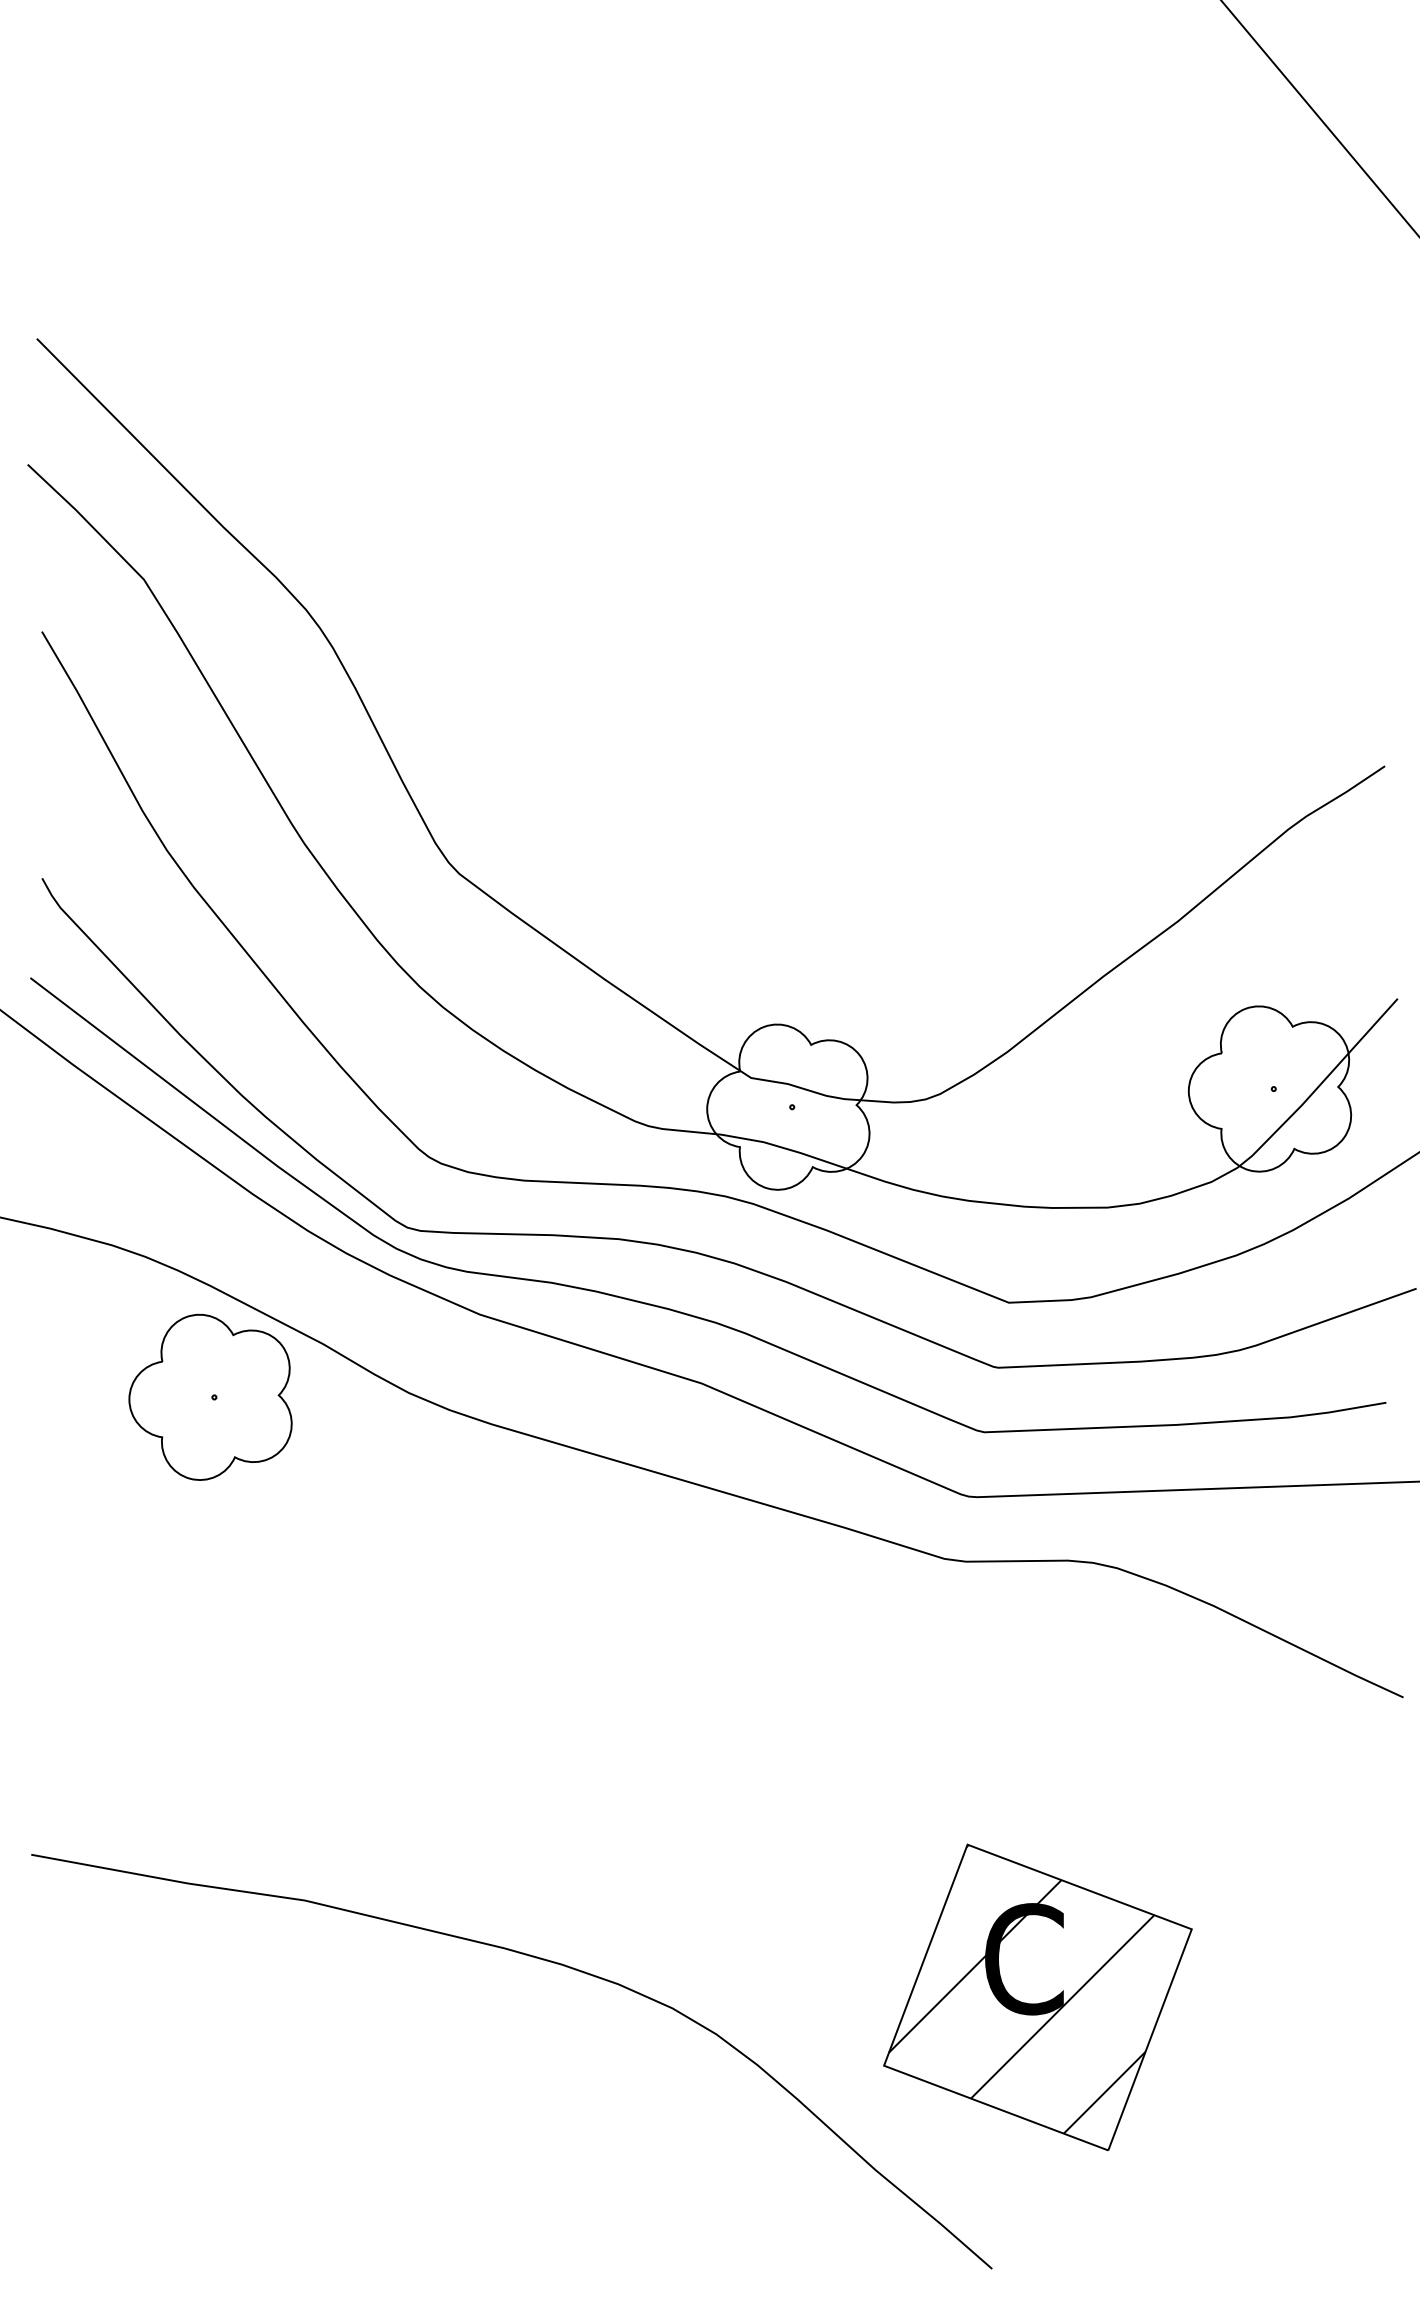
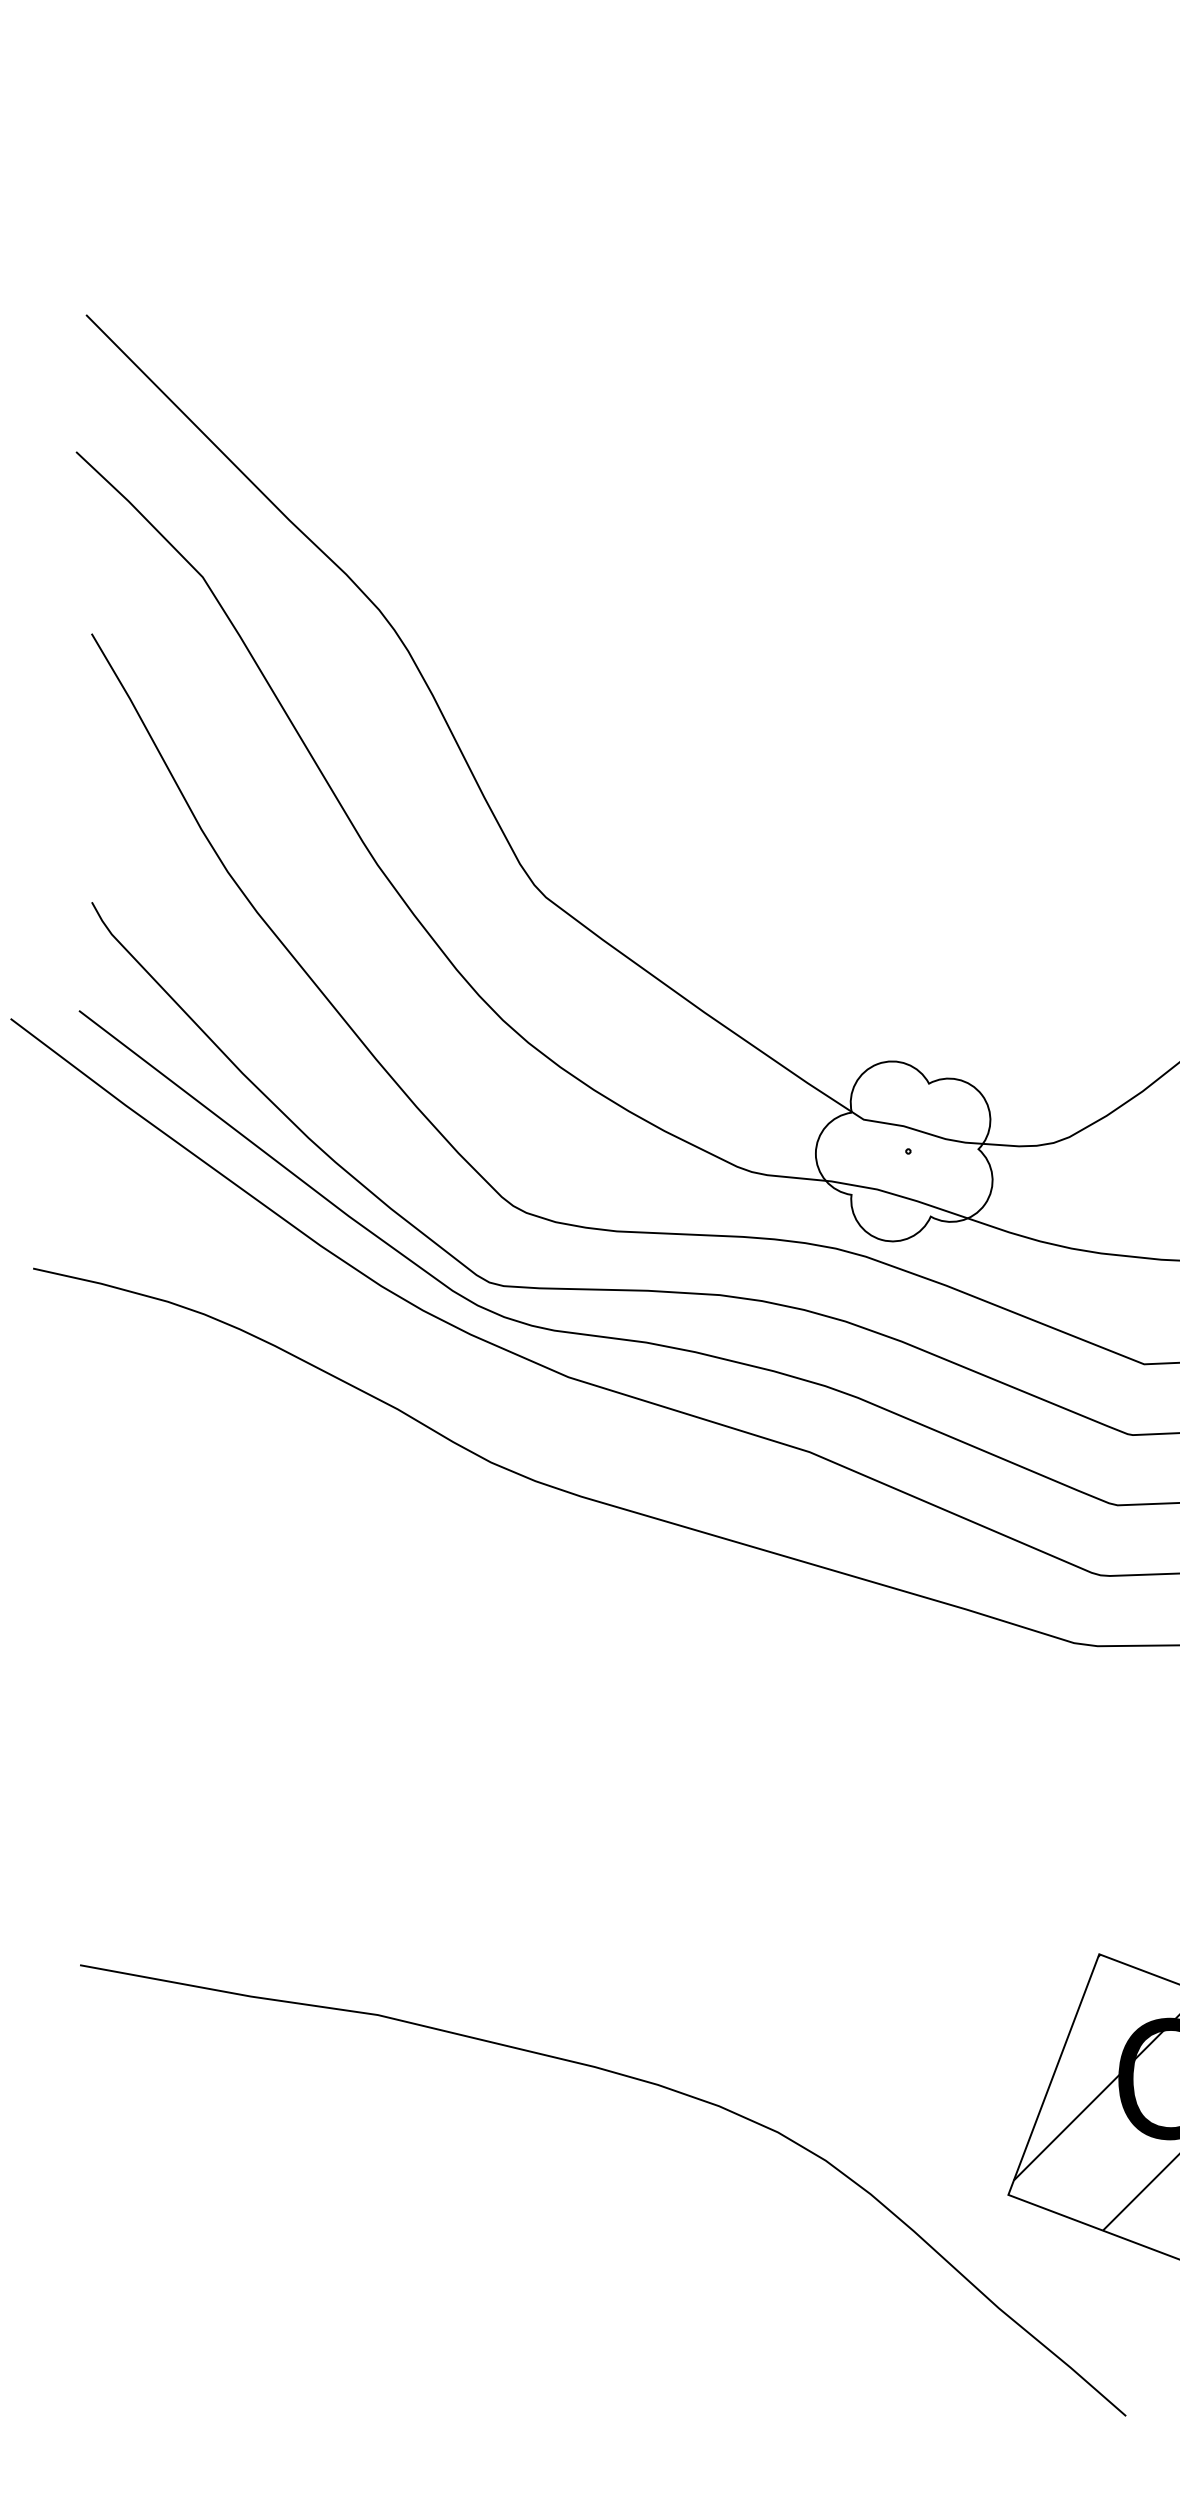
part: (210, 1396) -> (275, 1466), removed

